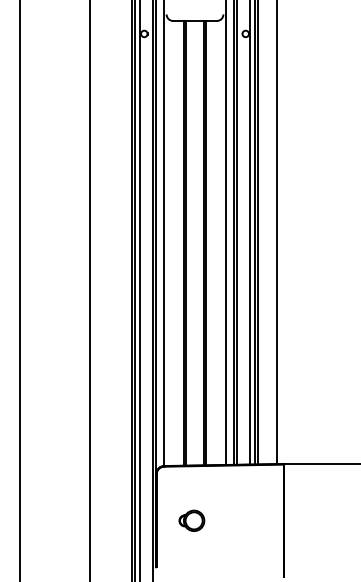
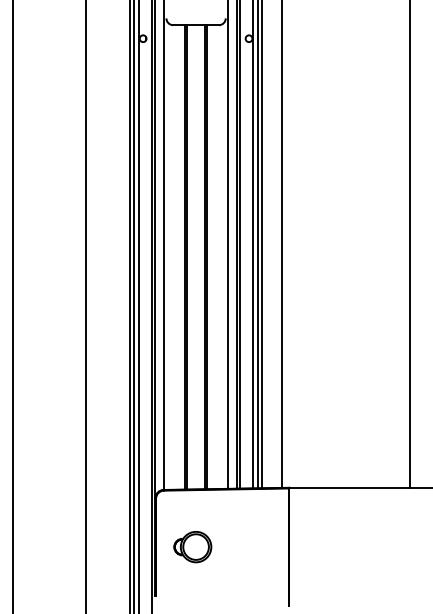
part: (191, 521) -> (192, 547), size x1.43

